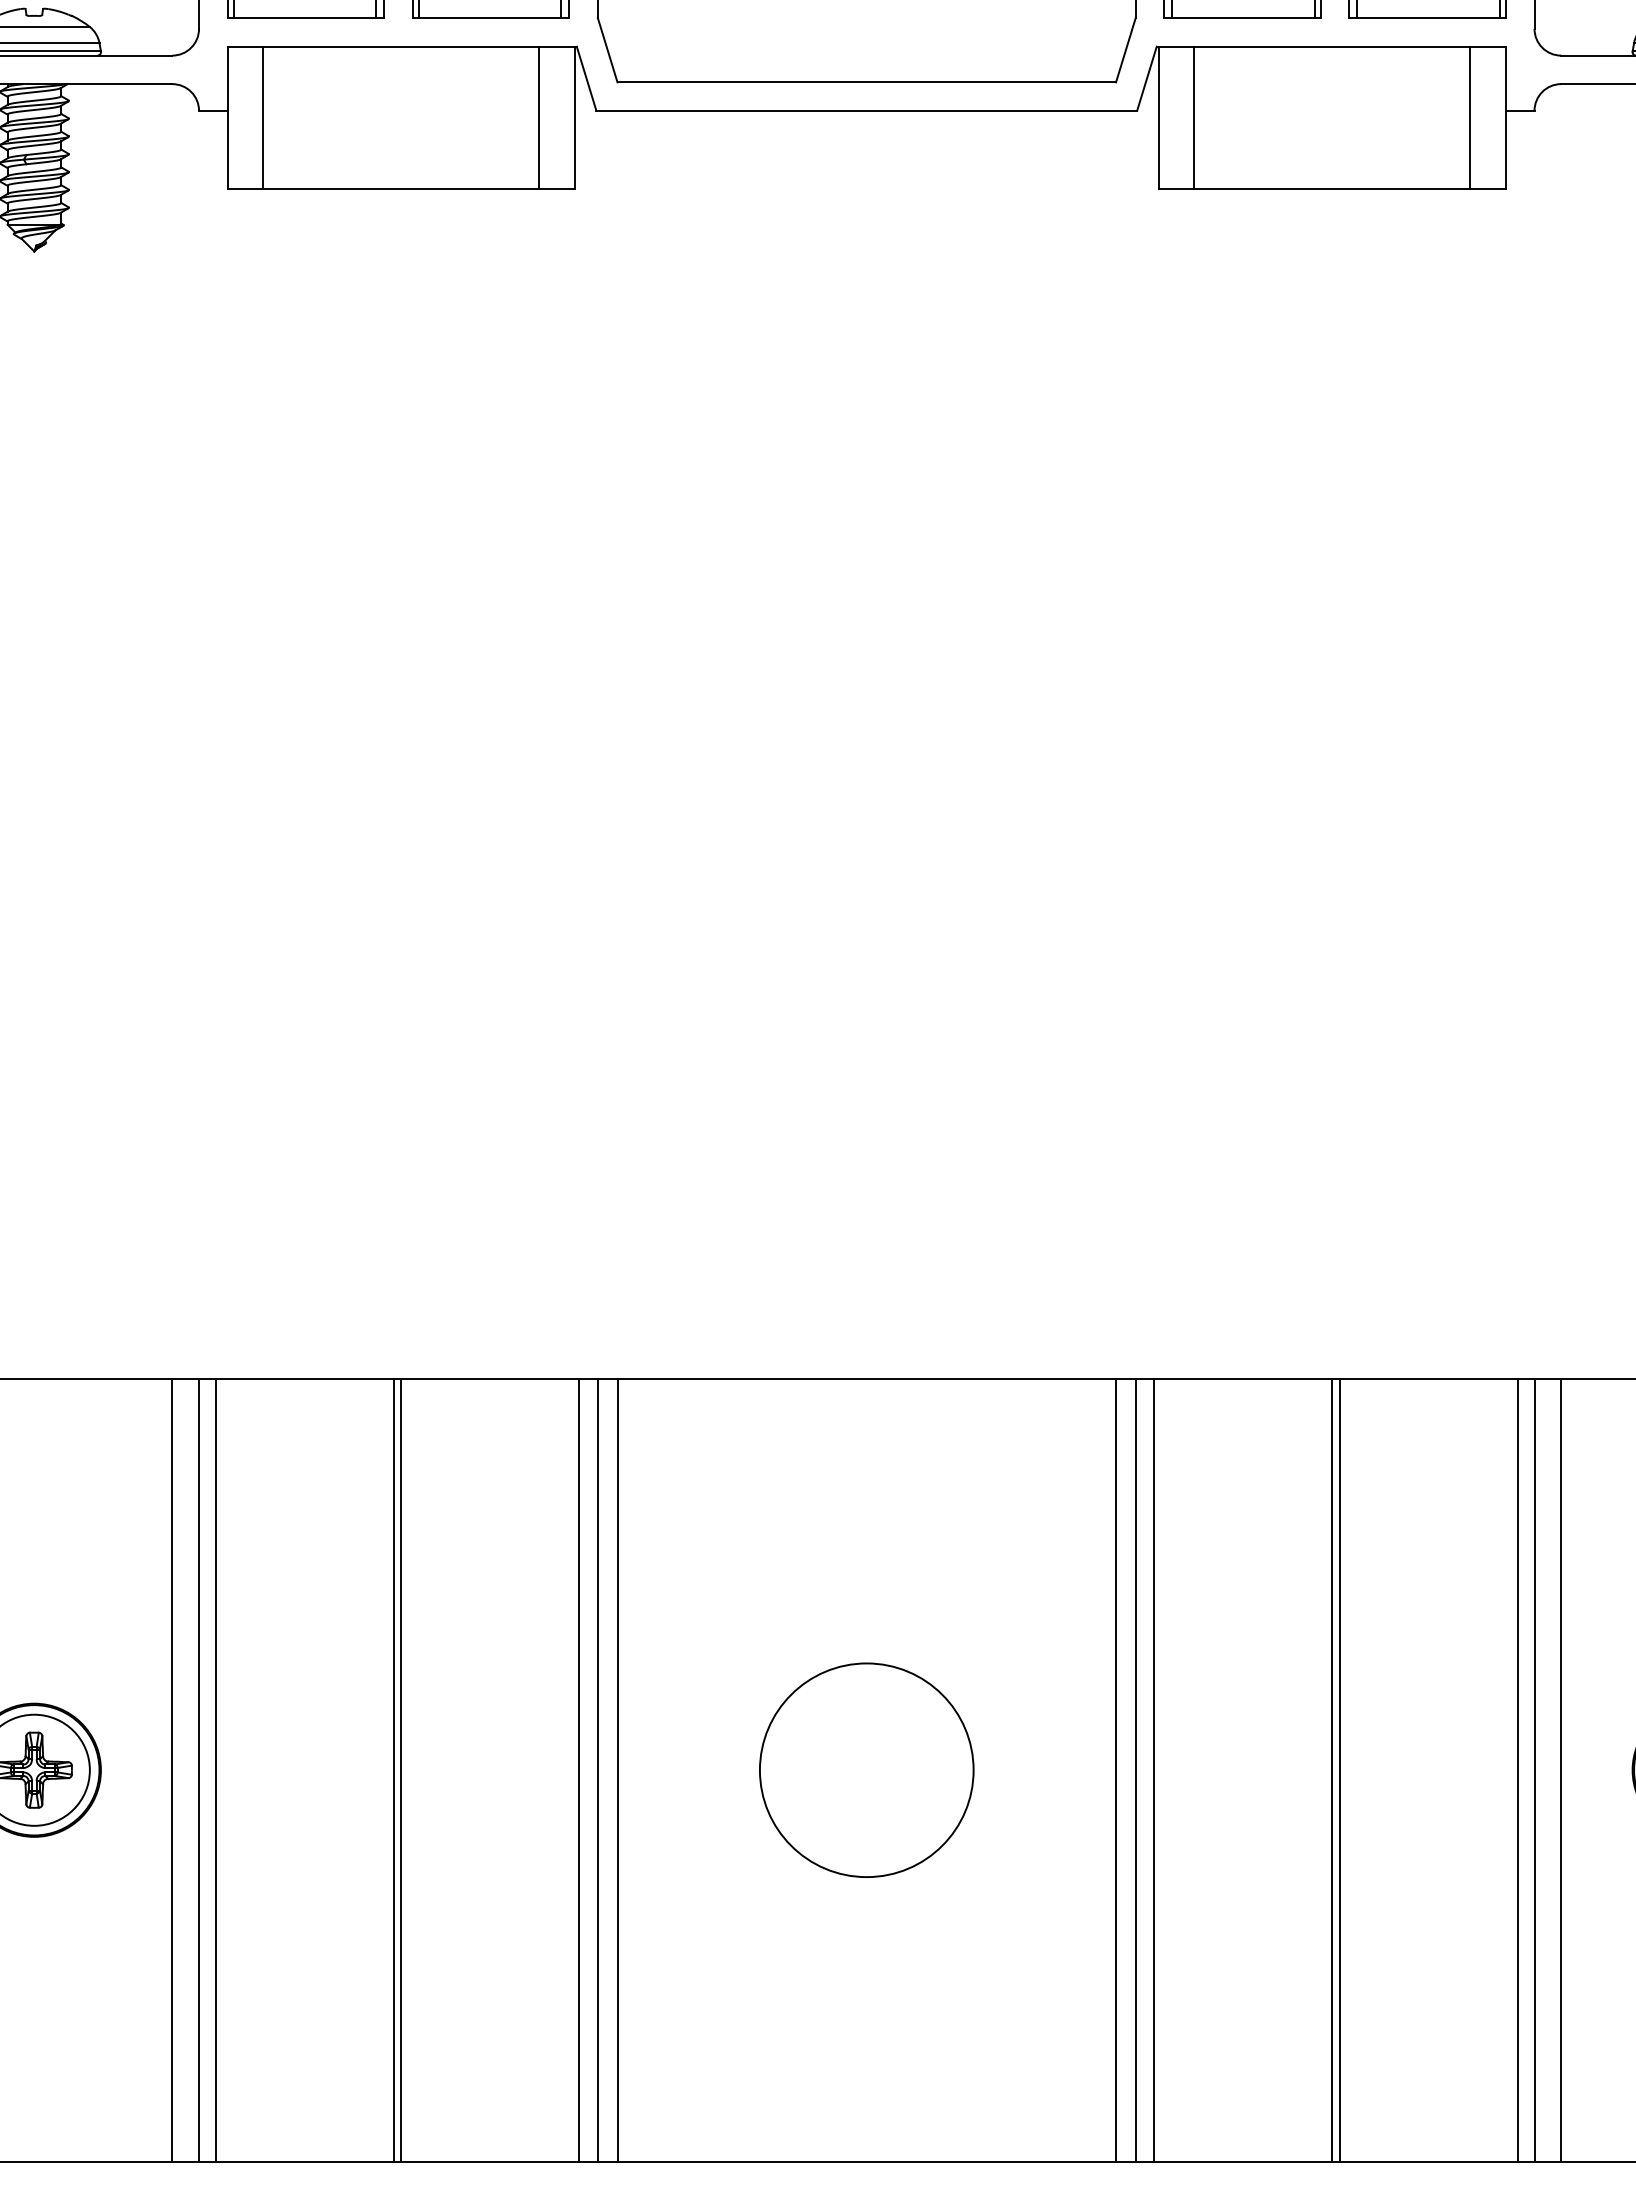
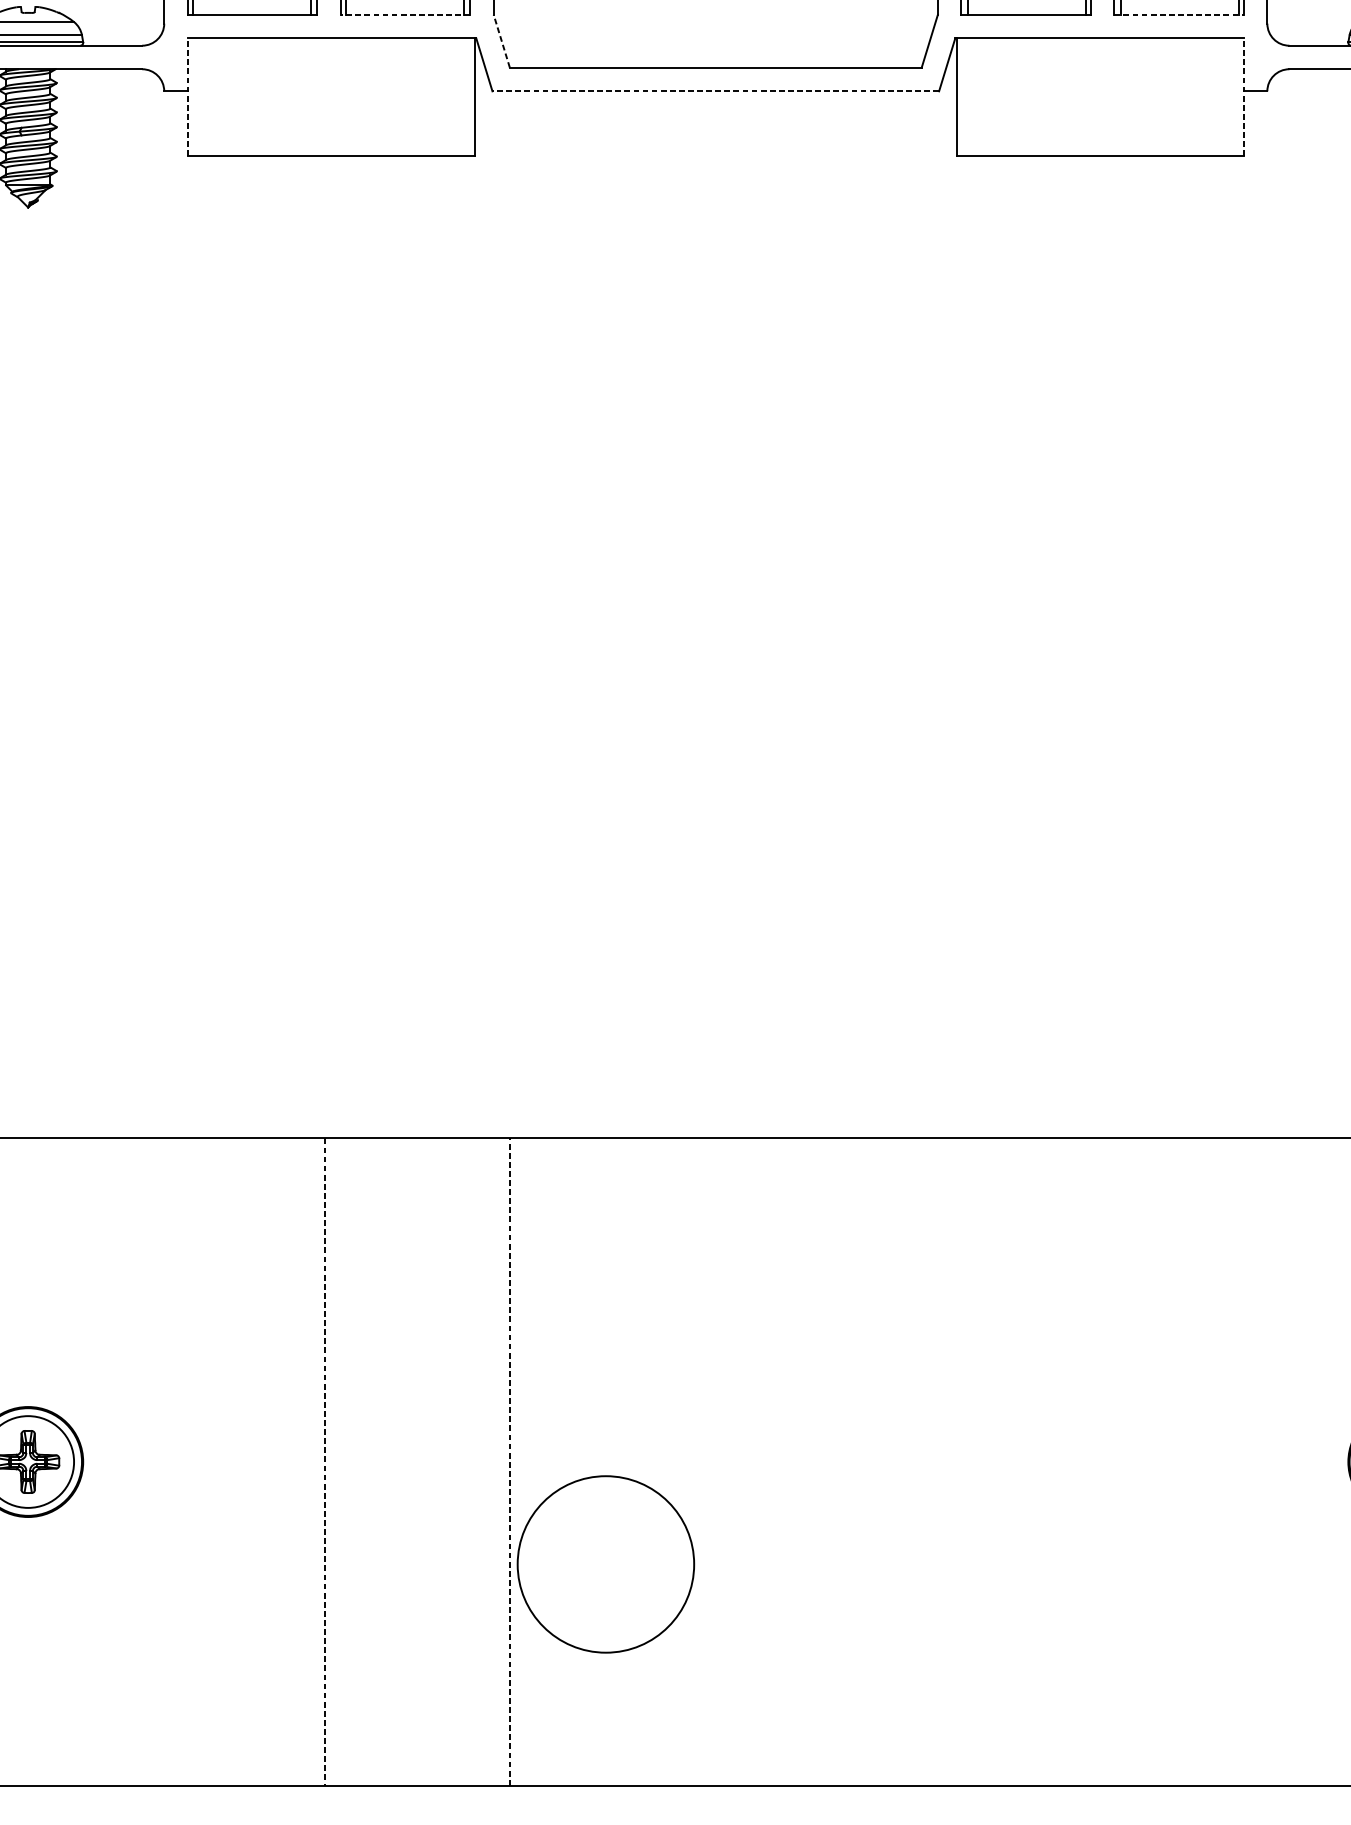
line: (490, 18) -> (404, 15), solid -> dashed
line: (1428, 18) -> (1179, 15), solid -> dashed
line: (607, 50) -> (501, 41), solid -> dashed
line: (866, 110) -> (715, 91), solid -> dashed
line: (227, 117) -> (187, 96), solid -> dashed
line: (263, 117) -> (217, 96), removed
line: (539, 117) -> (445, 96), removed
line: (1194, 117) -> (986, 96), removed
line: (1470, 117) -> (1214, 96), removed
line: (1506, 117) -> (1244, 96), solid -> dashed
circle: (866, 1769) -> (605, 1563), moved
line: (172, 1770) -> (142, 1462), removed
line: (199, 1770) -> (164, 1462), removed
line: (215, 1770) -> (177, 1462), removed
line: (394, 1770) -> (325, 1462), solid -> dashed
line: (401, 1770) -> (331, 1462), removed
line: (579, 1770) -> (478, 1462), removed
line: (597, 1770) -> (493, 1462), removed
line: (617, 1770) -> (509, 1462), solid -> dashed
line: (1116, 1770) -> (922, 1462), removed
line: (1135, 1770) -> (937, 1462), removed
line: (1154, 1770) -> (953, 1462), removed
line: (1332, 1770) -> (1100, 1462), removed
line: (1339, 1770) -> (1106, 1462), removed
line: (1517, 1770) -> (1253, 1462), removed
line: (1534, 1770) -> (1267, 1462), removed
line: (1561, 1770) -> (1289, 1462), removed

